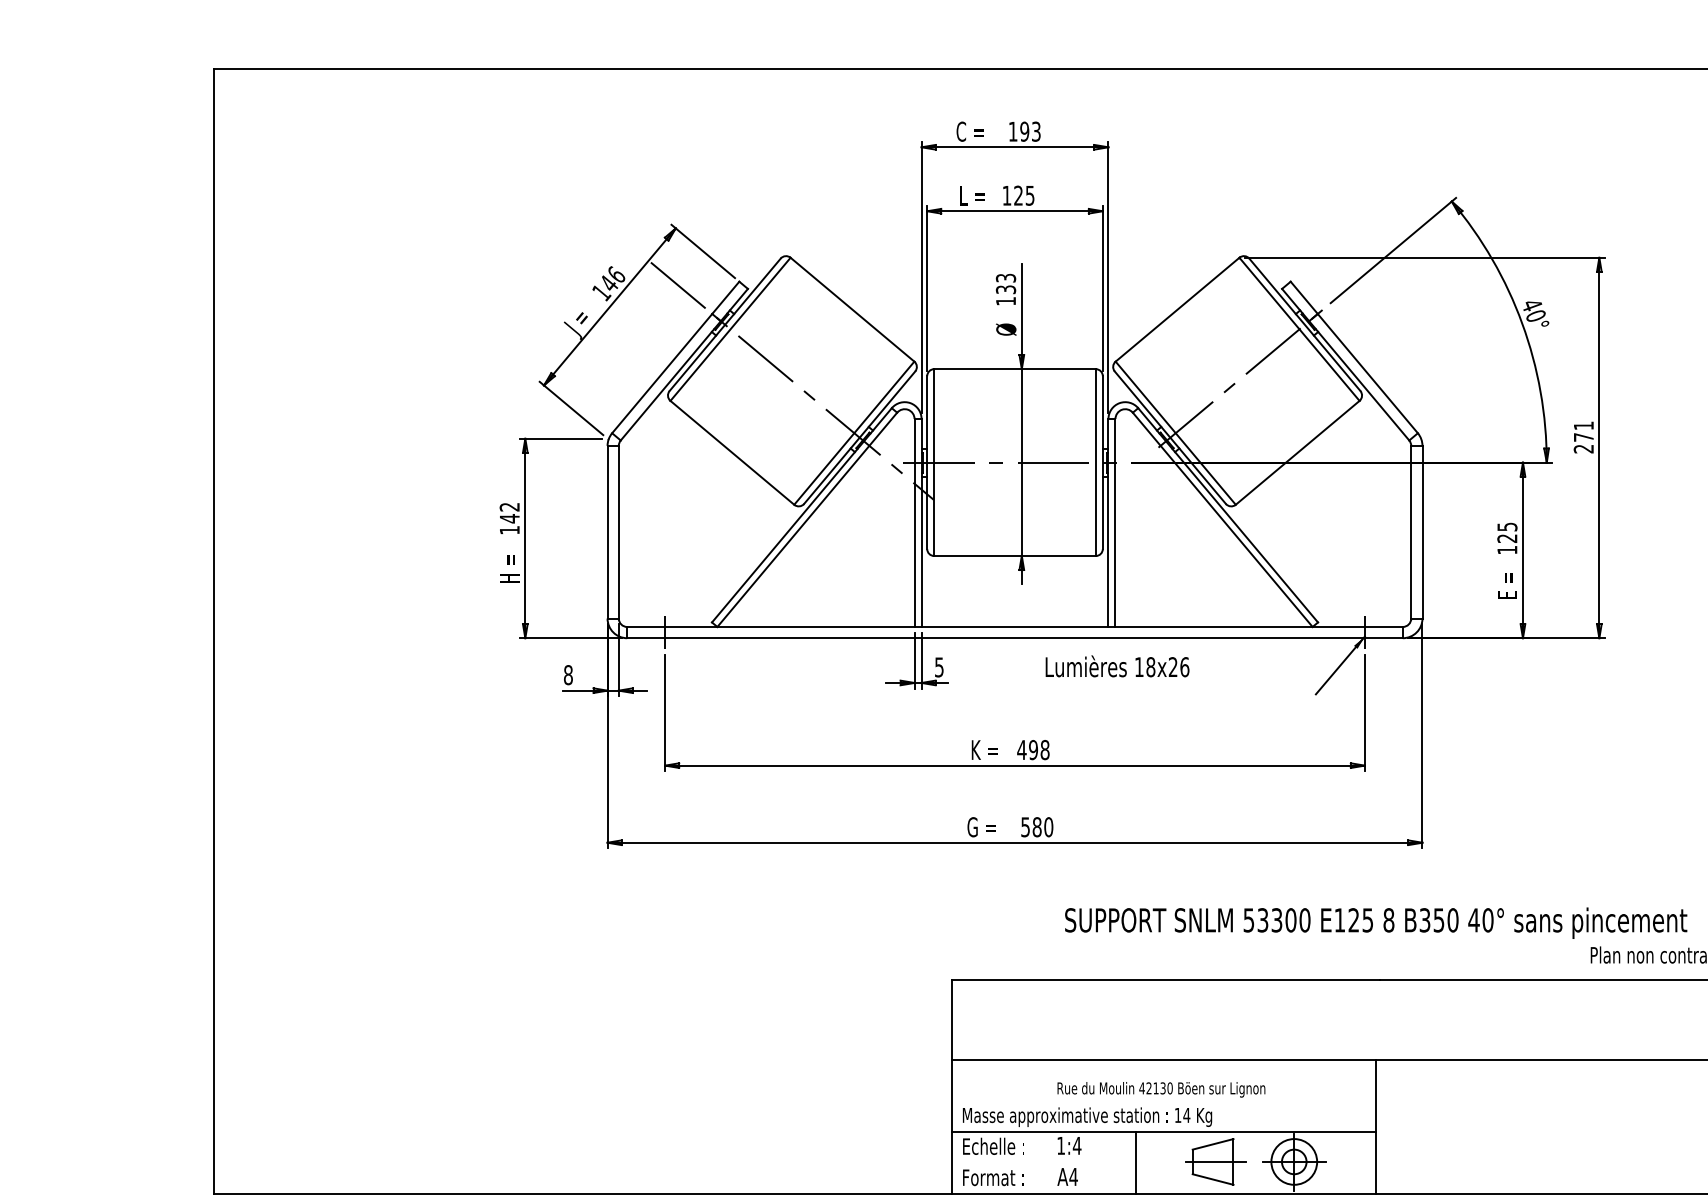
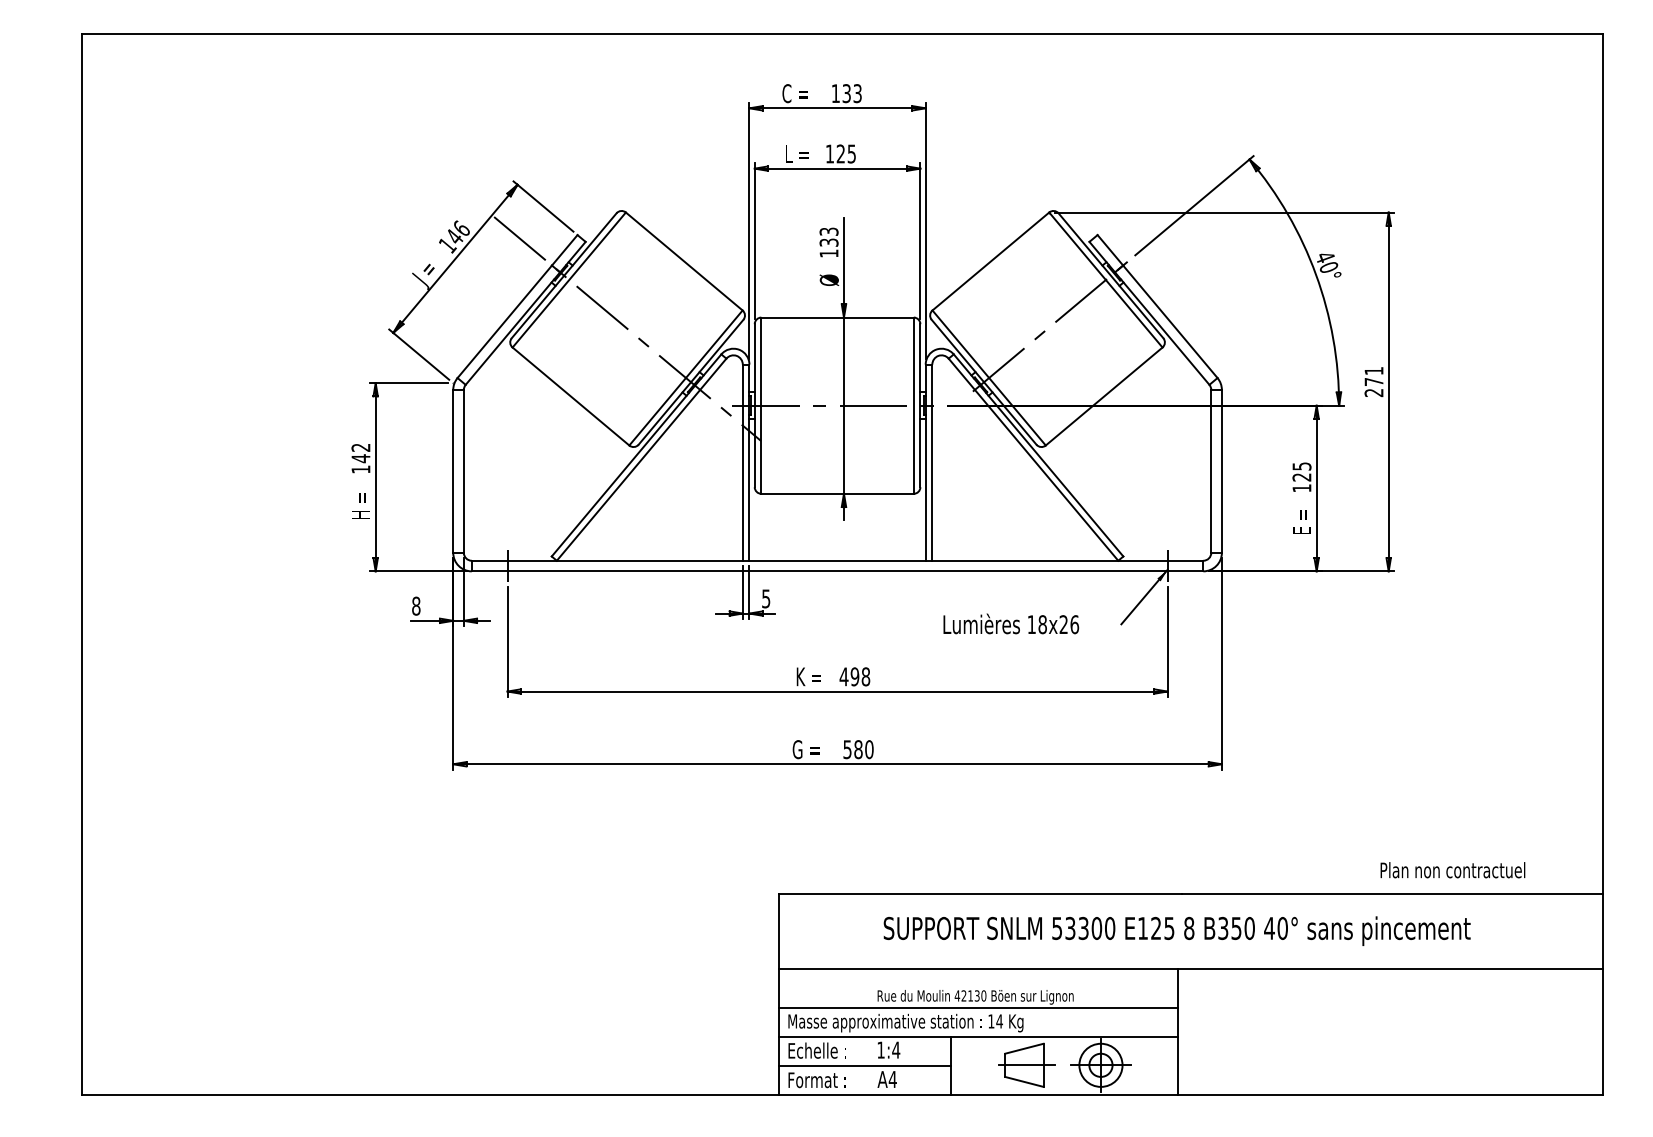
text: (1024, 131) -> (846, 93), 193 -> 133
text: (1117, 665) -> (1011, 623), moved
text: (1375, 922) -> (1176, 930), moved
line: (1163, 1100) -> (977, 1007), added
line: (1043, 1162) -> (864, 1065), added

